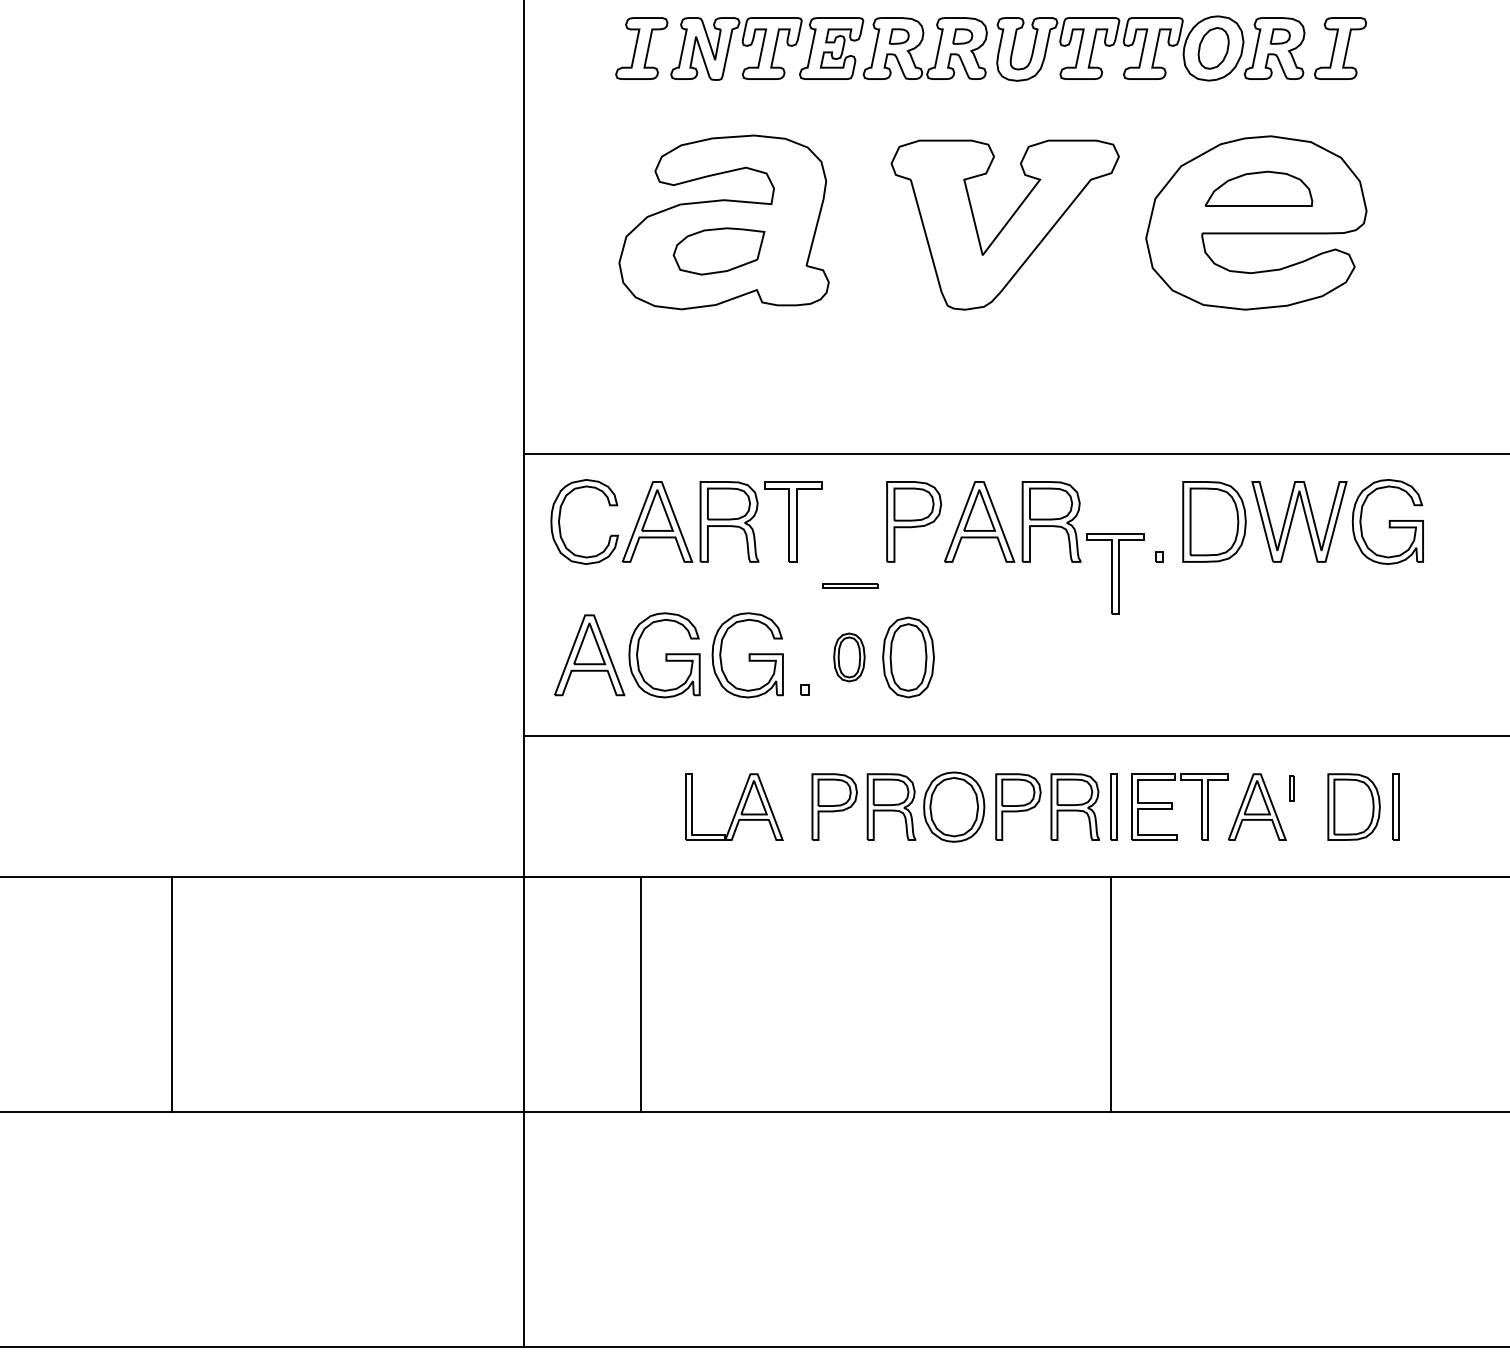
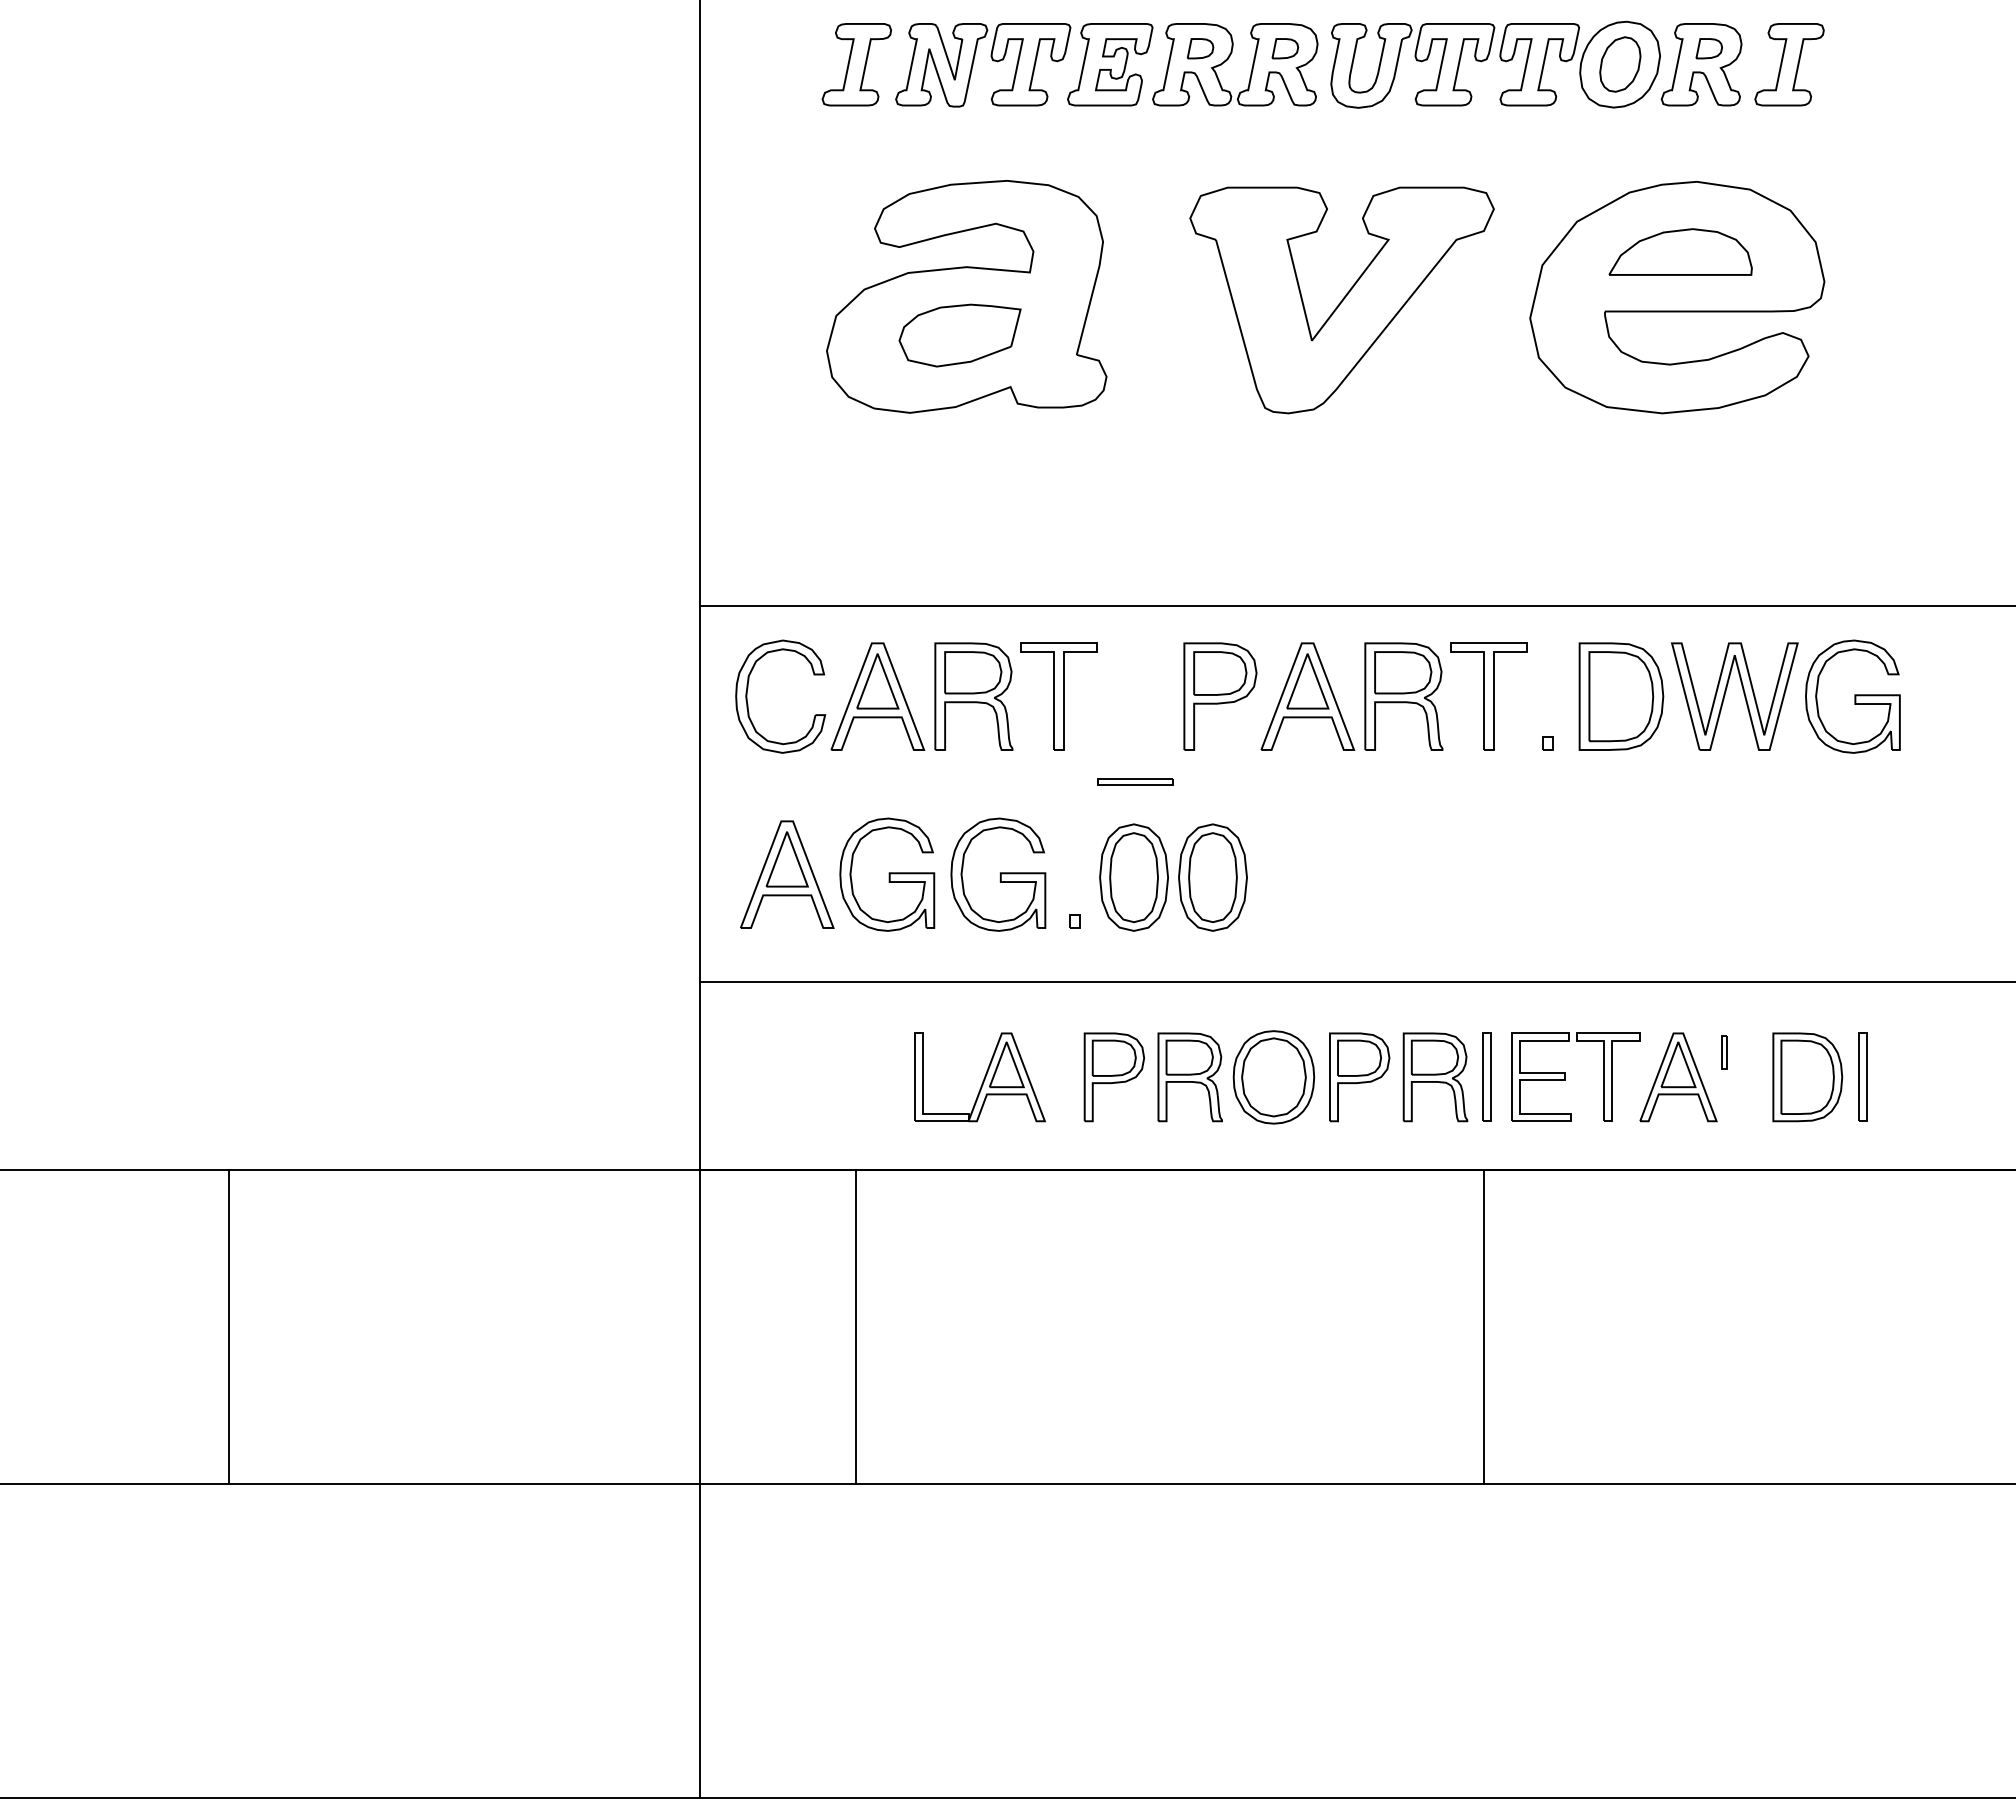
part: (1114, 573) -> (1488, 696), moved
part: (849, 657) -> (1133, 877), size x1.67

